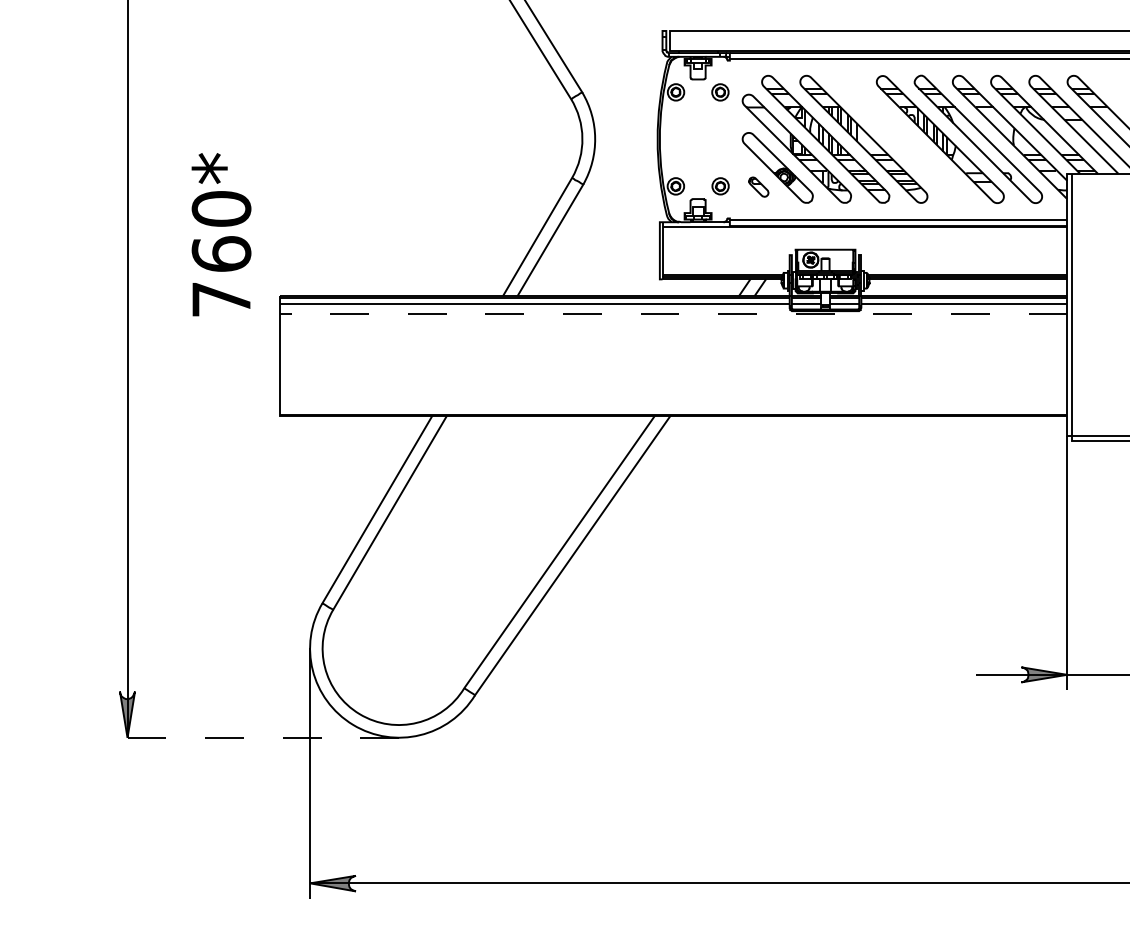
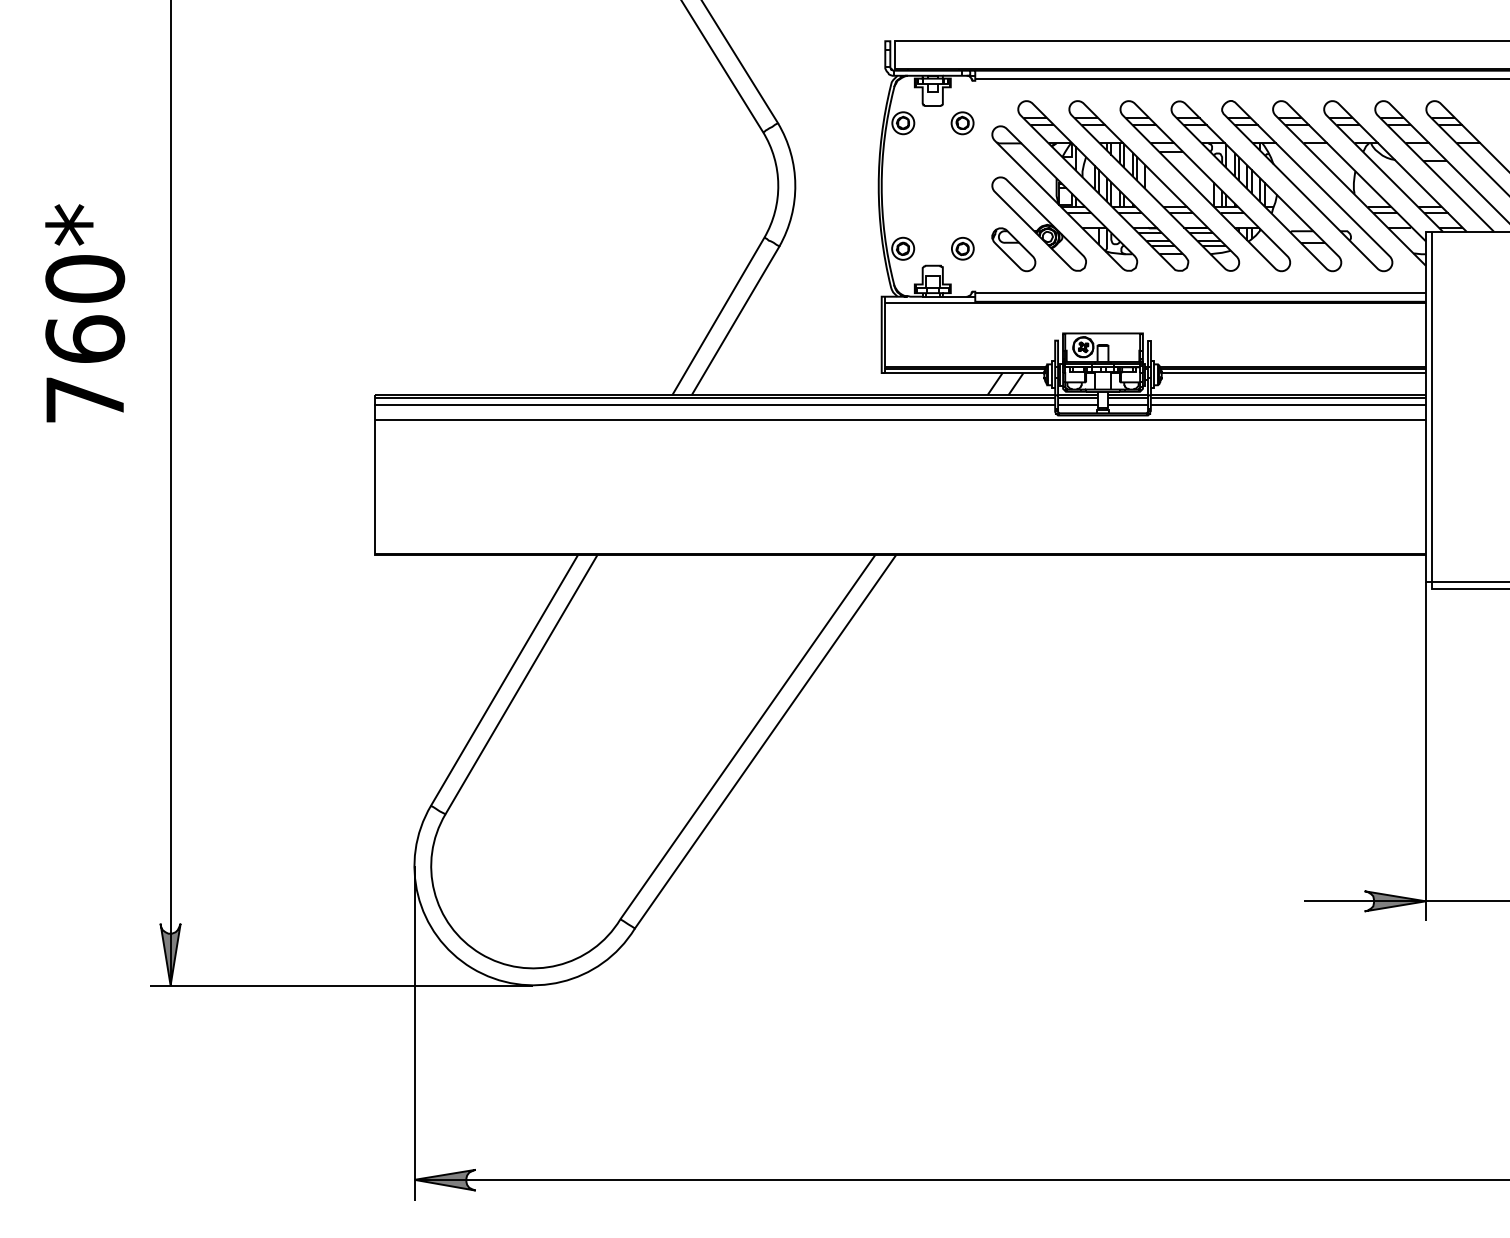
part: (902, 139) -> (1205, 186), added
part: (758, 186) -> (1013, 249), size x1.67
text: (221, 234) -> (85, 313), moved
line: (673, 314) -> (900, 419), dashed -> solid
line: (255, 737) -> (341, 985), dashed -> solid

